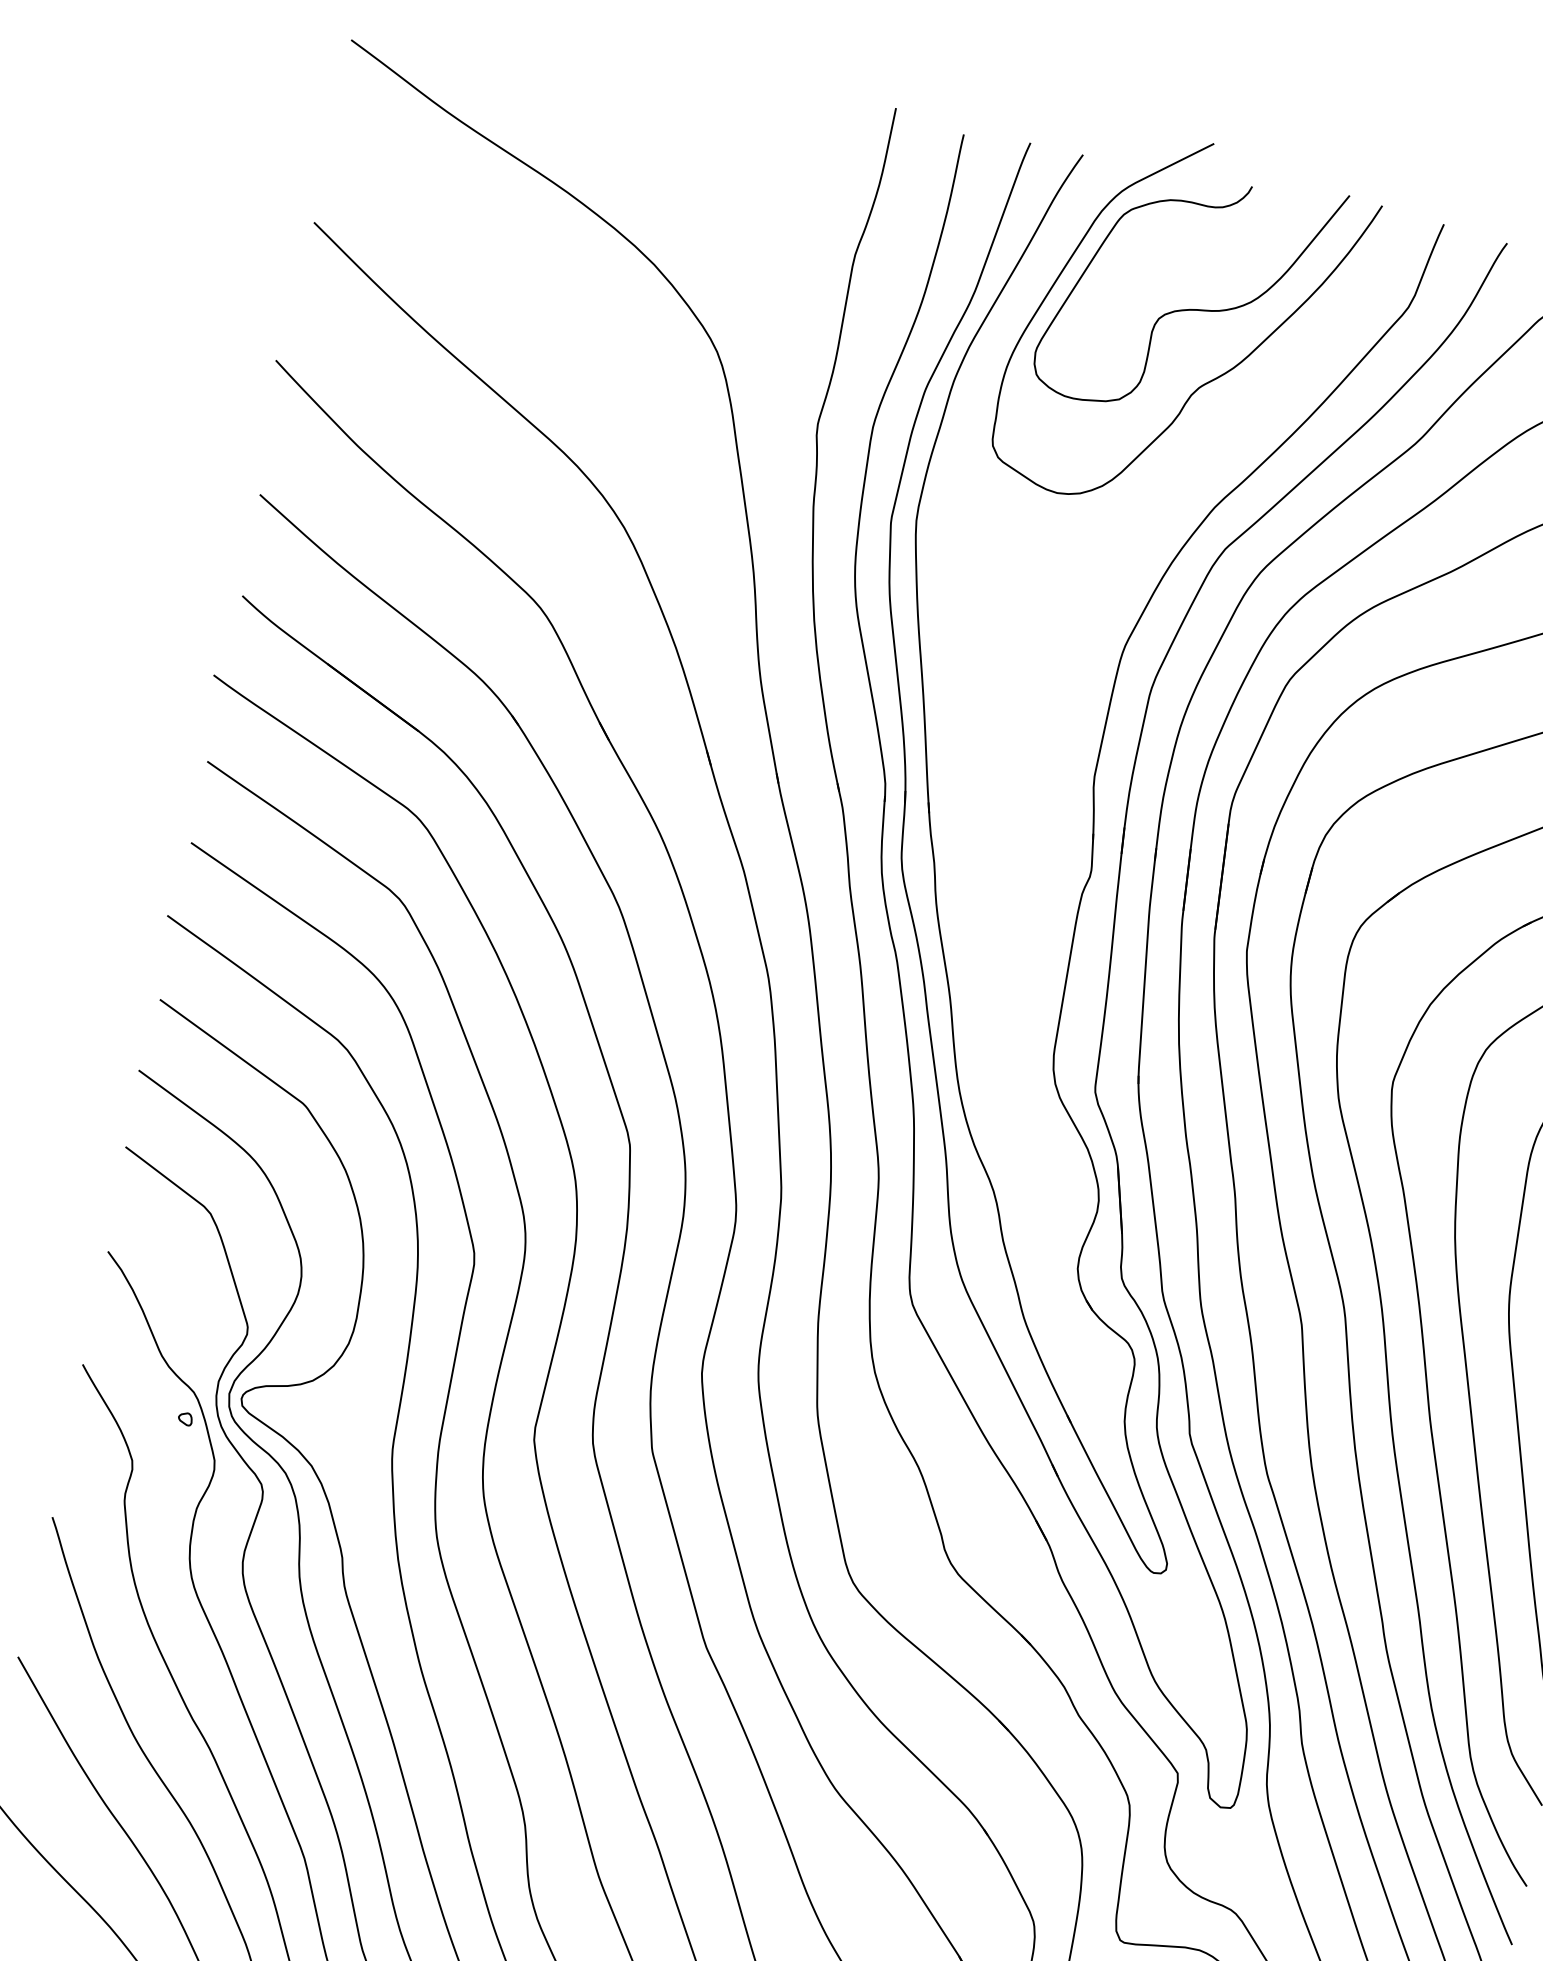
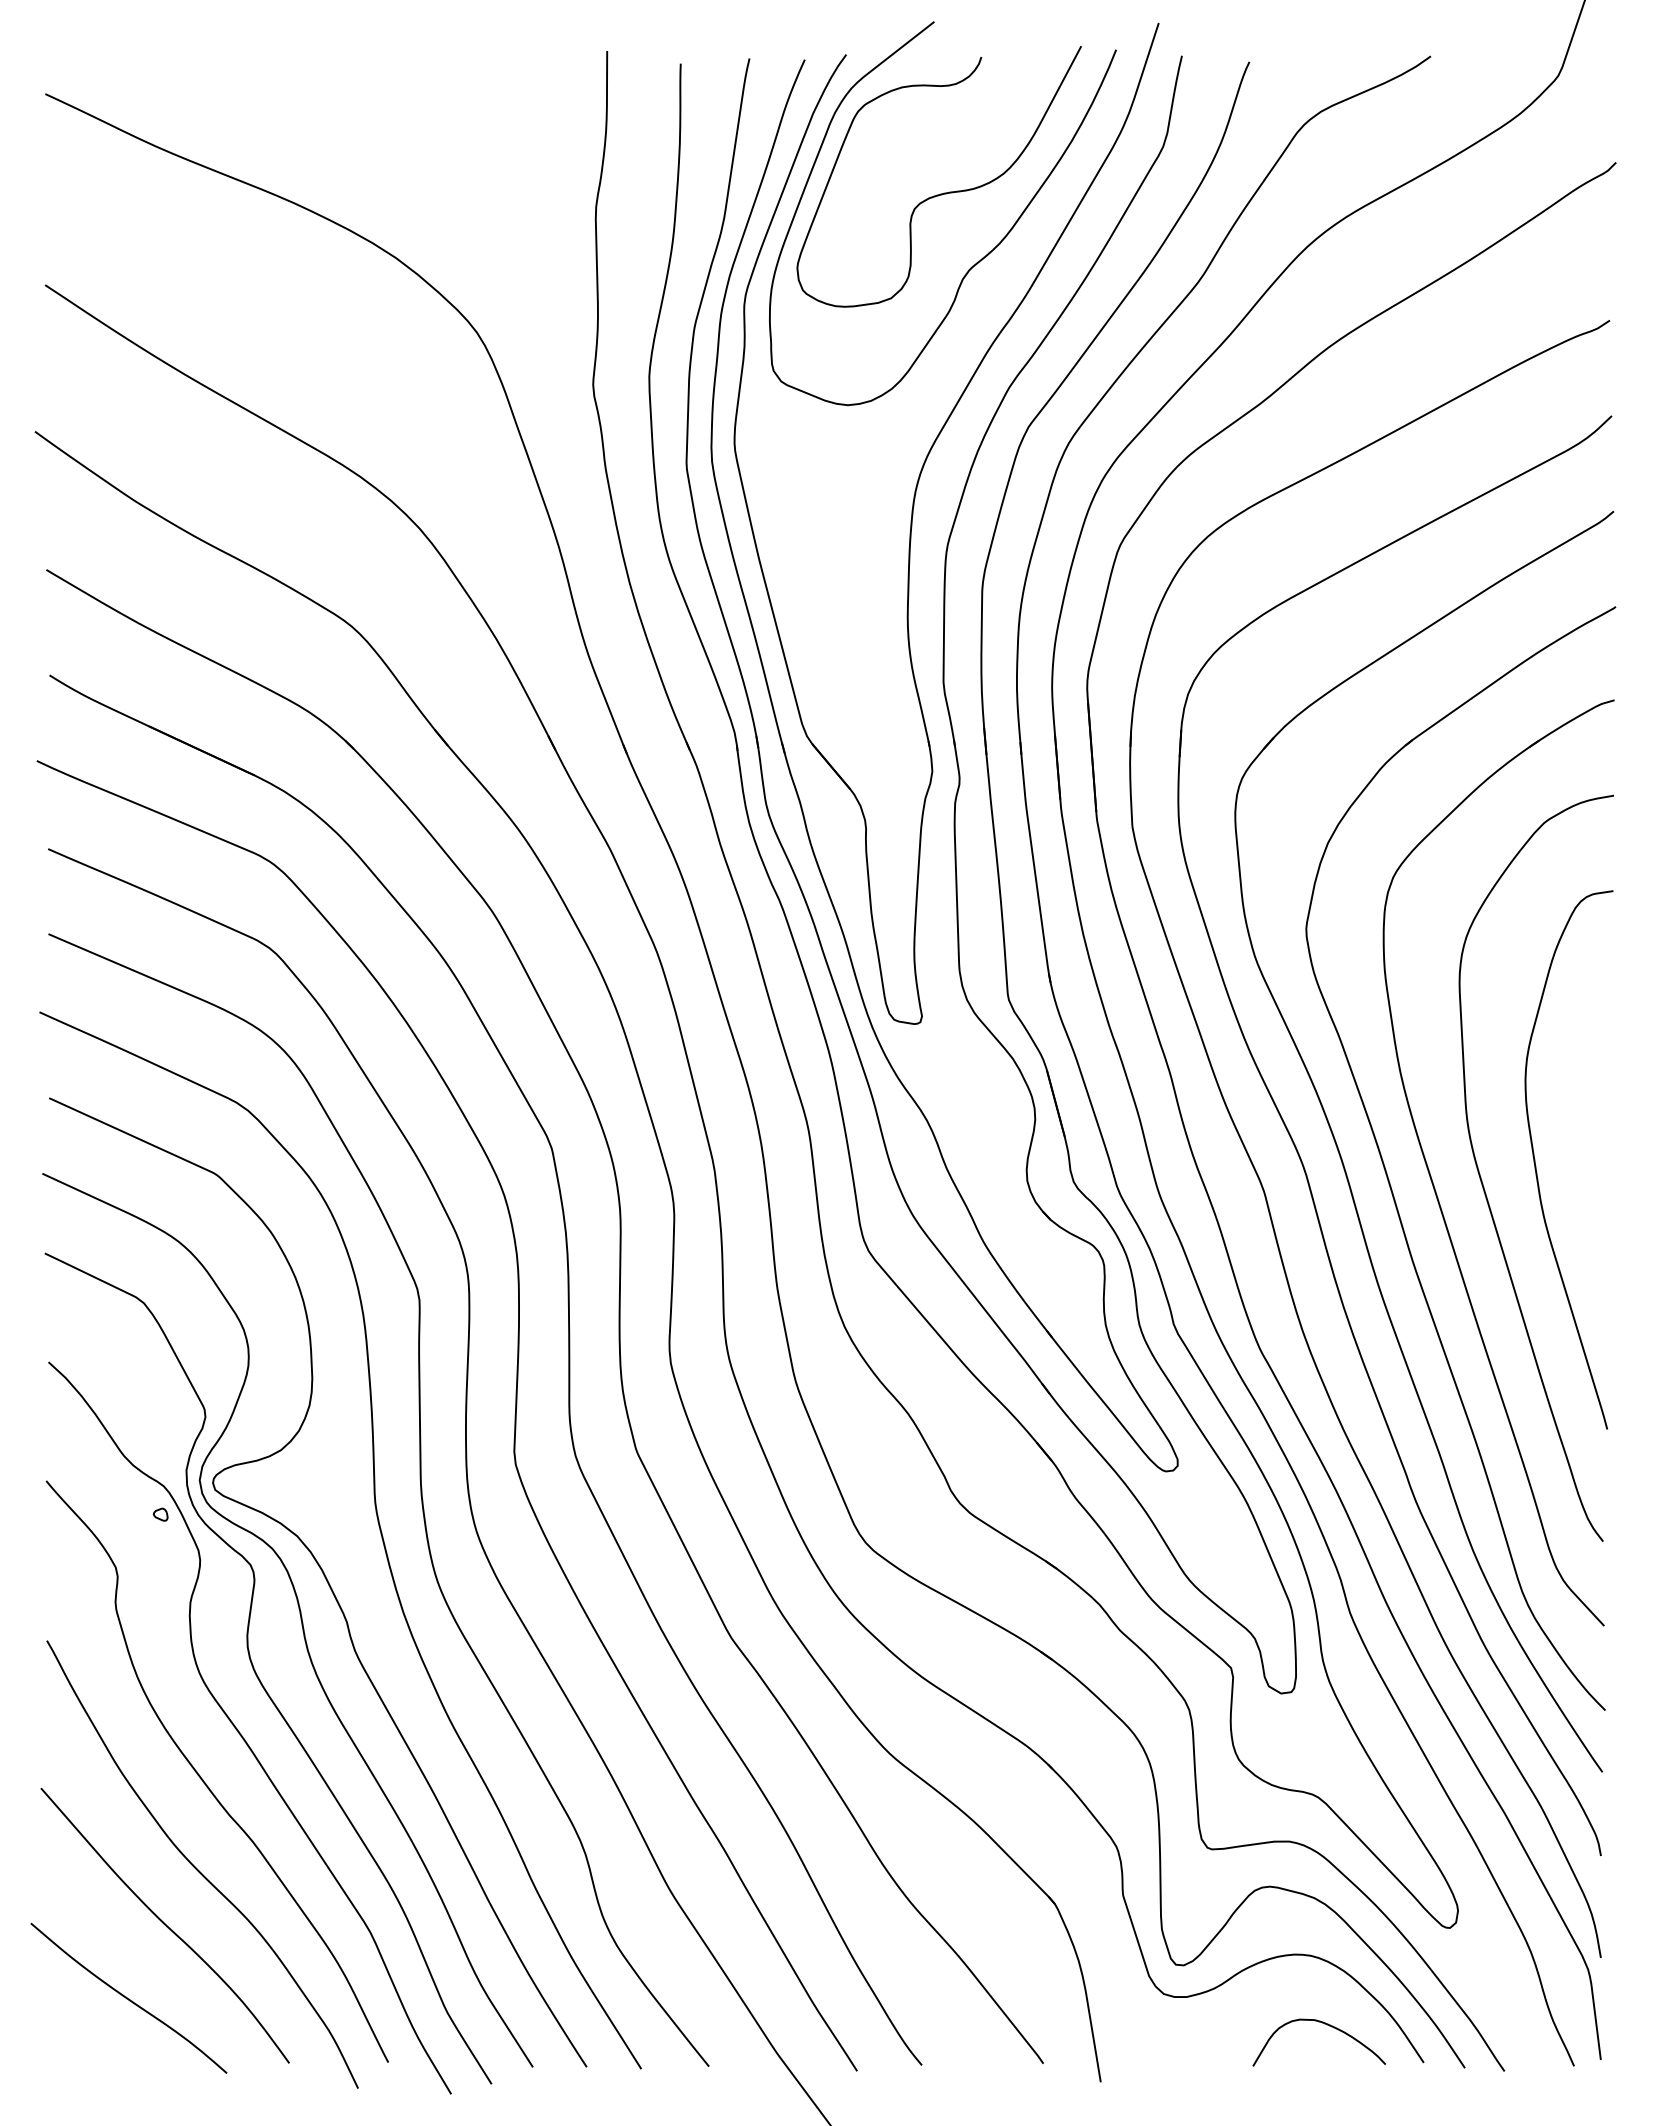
part: (1098, 611) -> (913, 515), added

